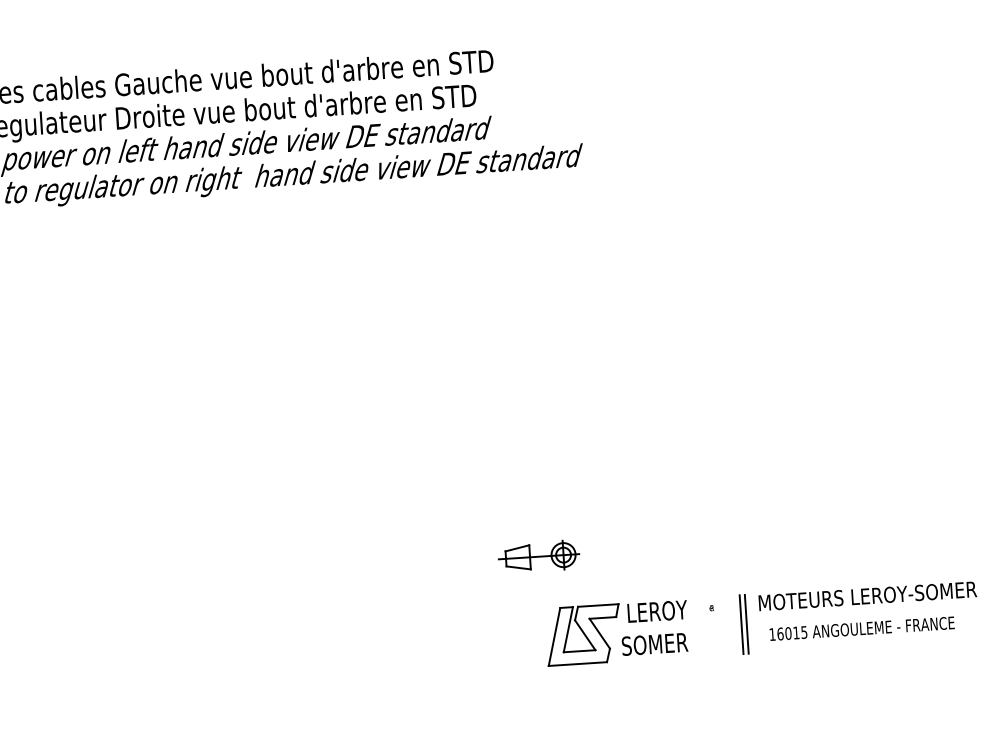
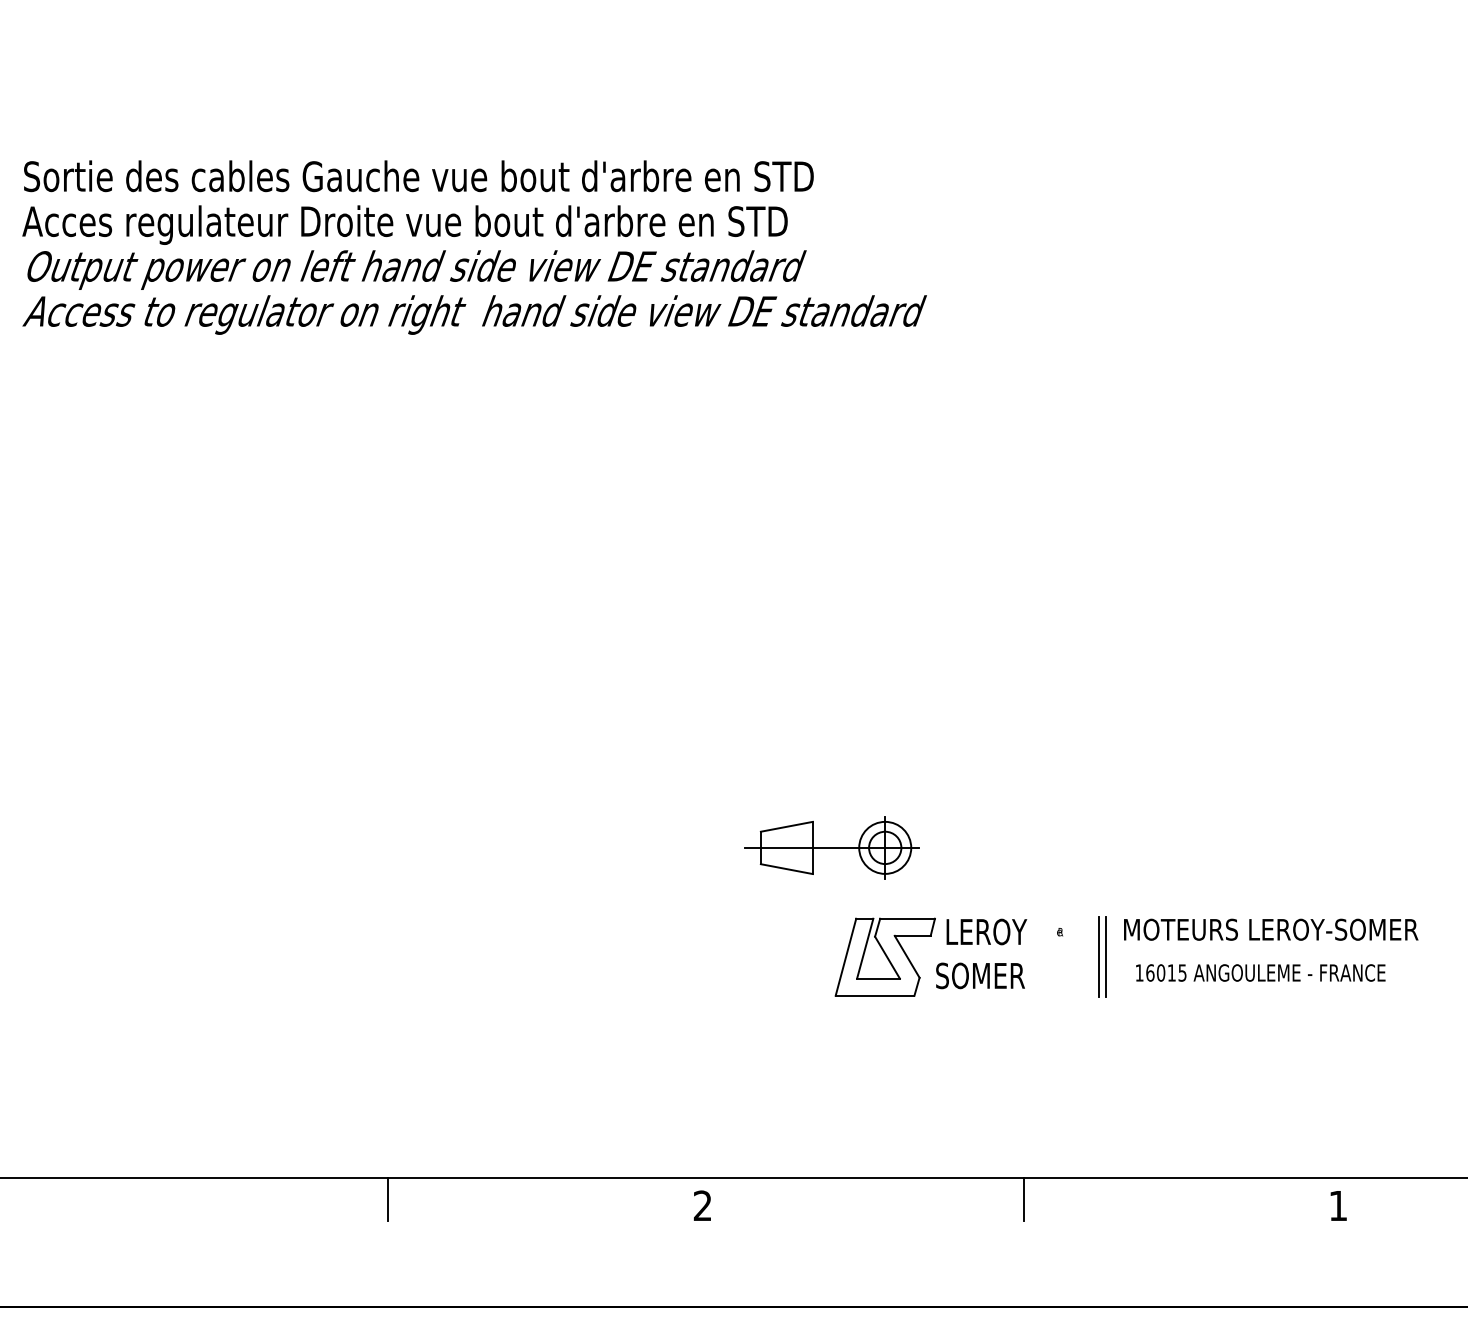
part: (538, 556) -> (831, 847), size x1.6

